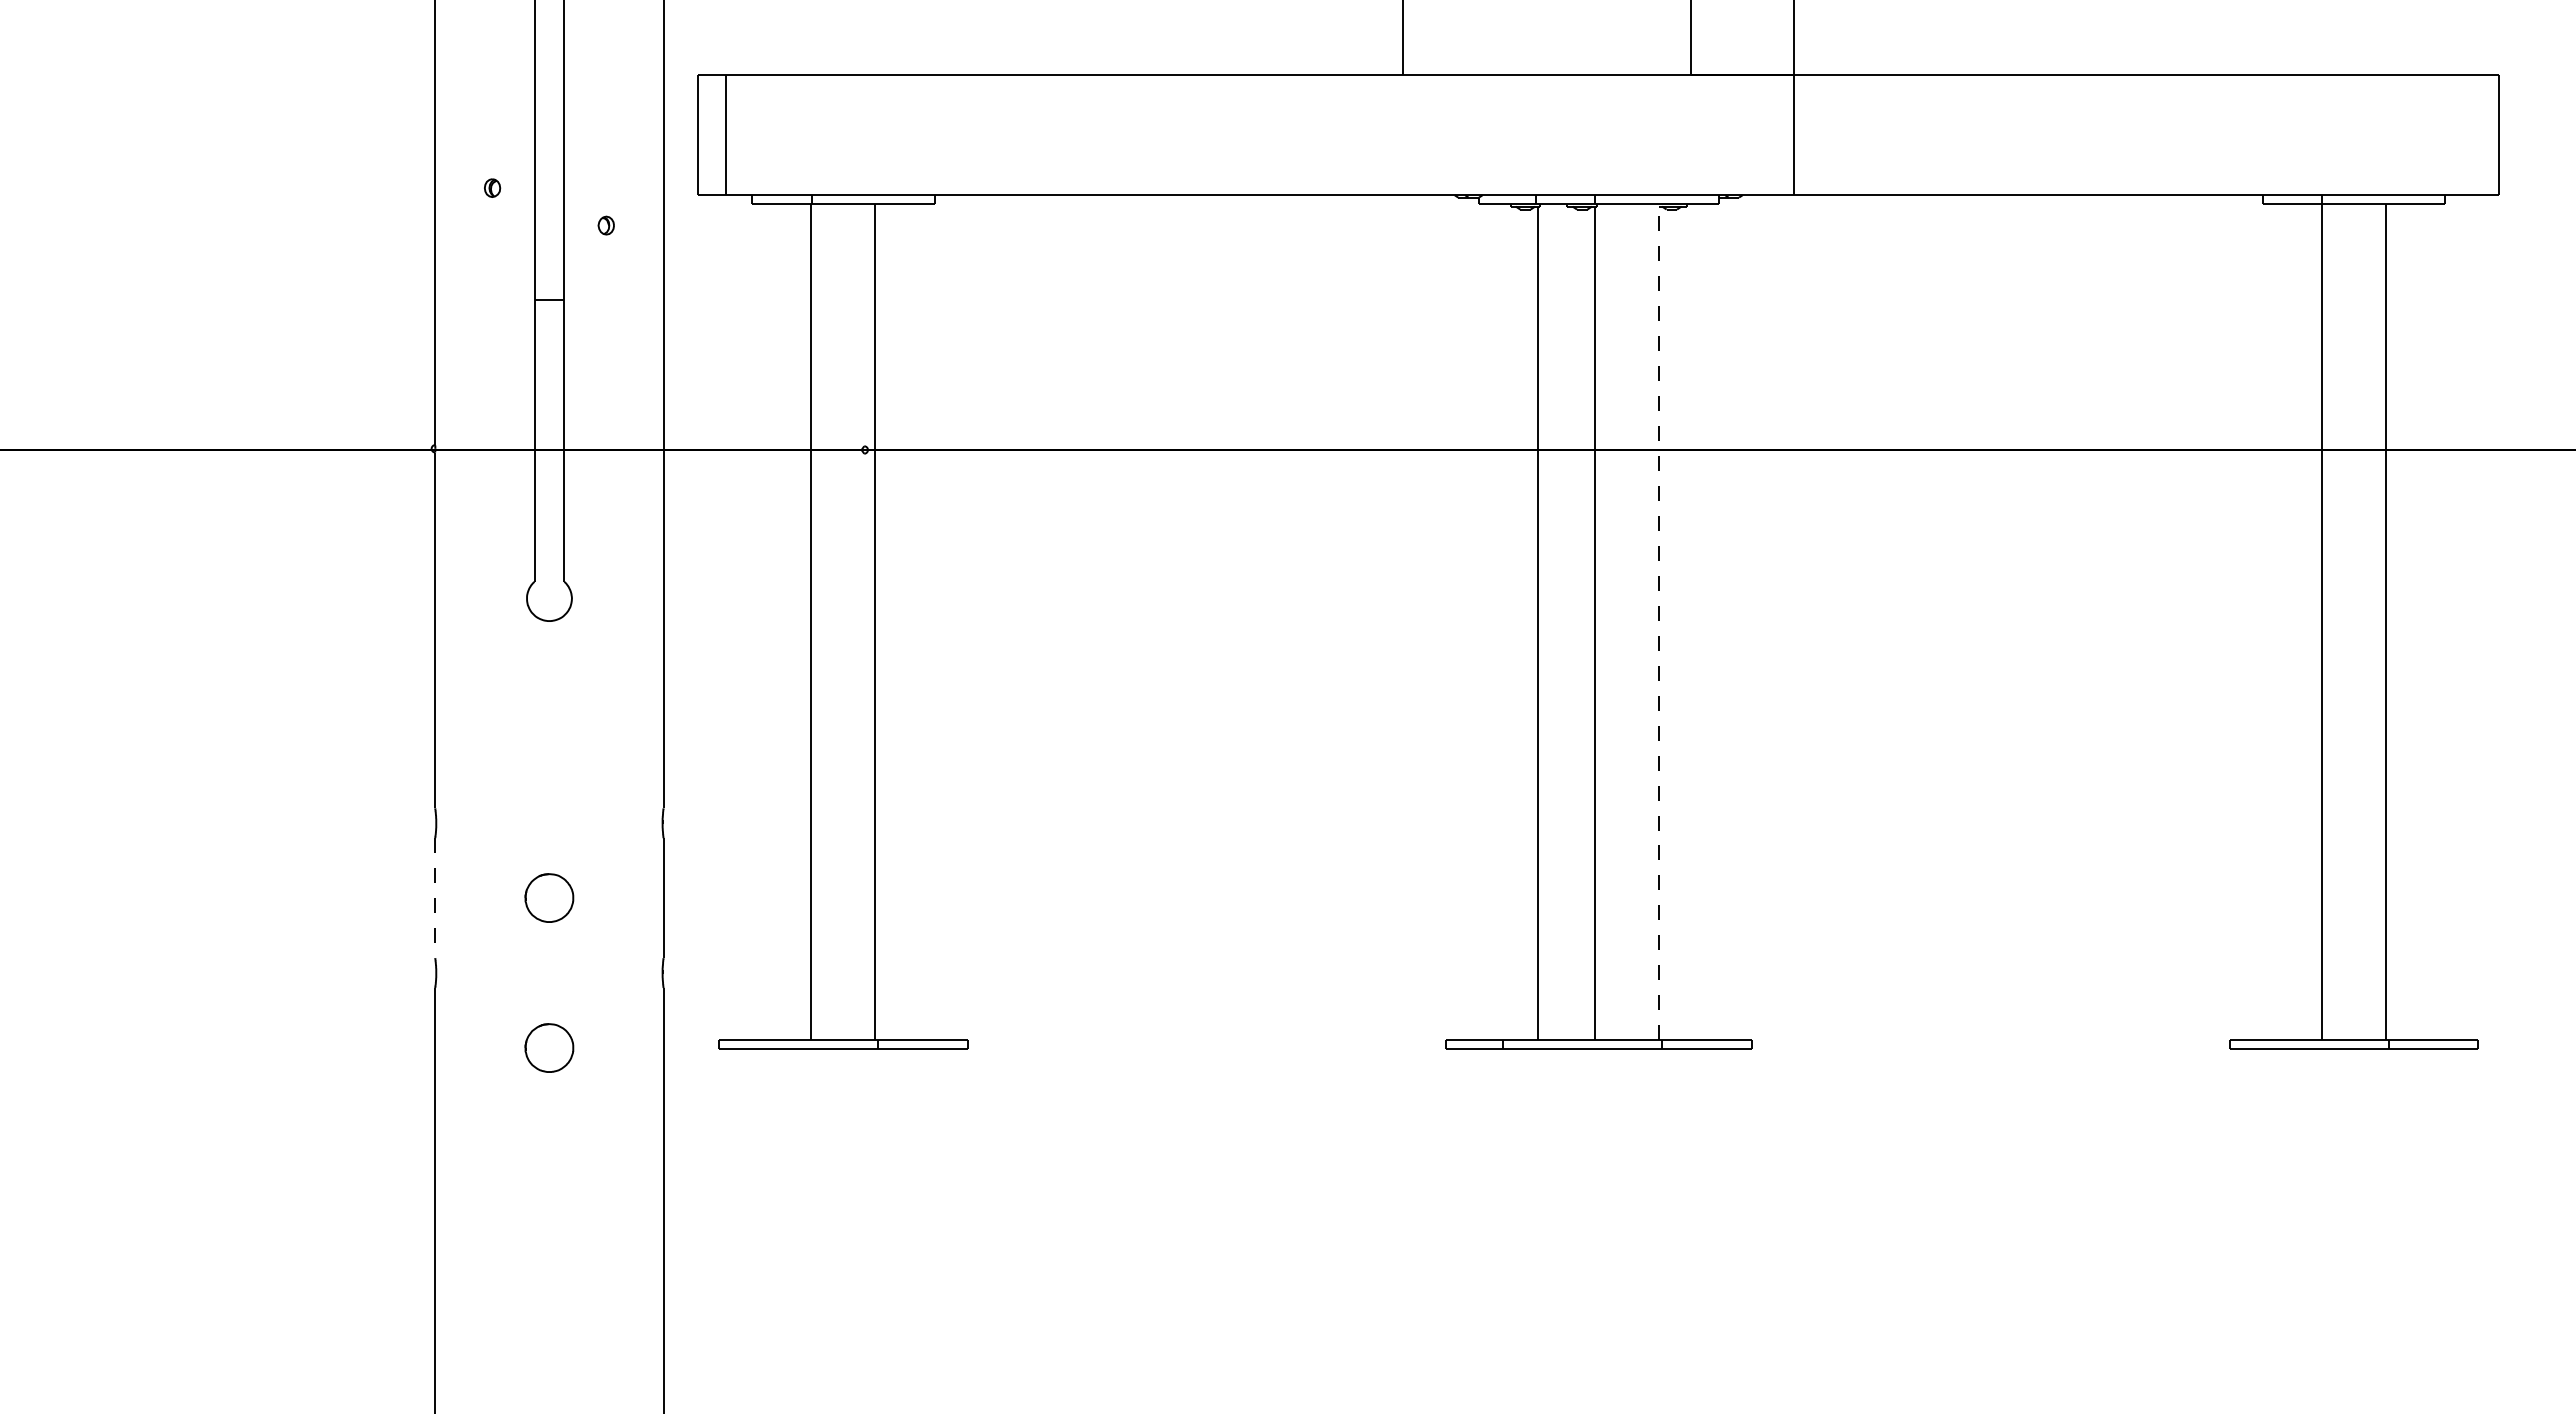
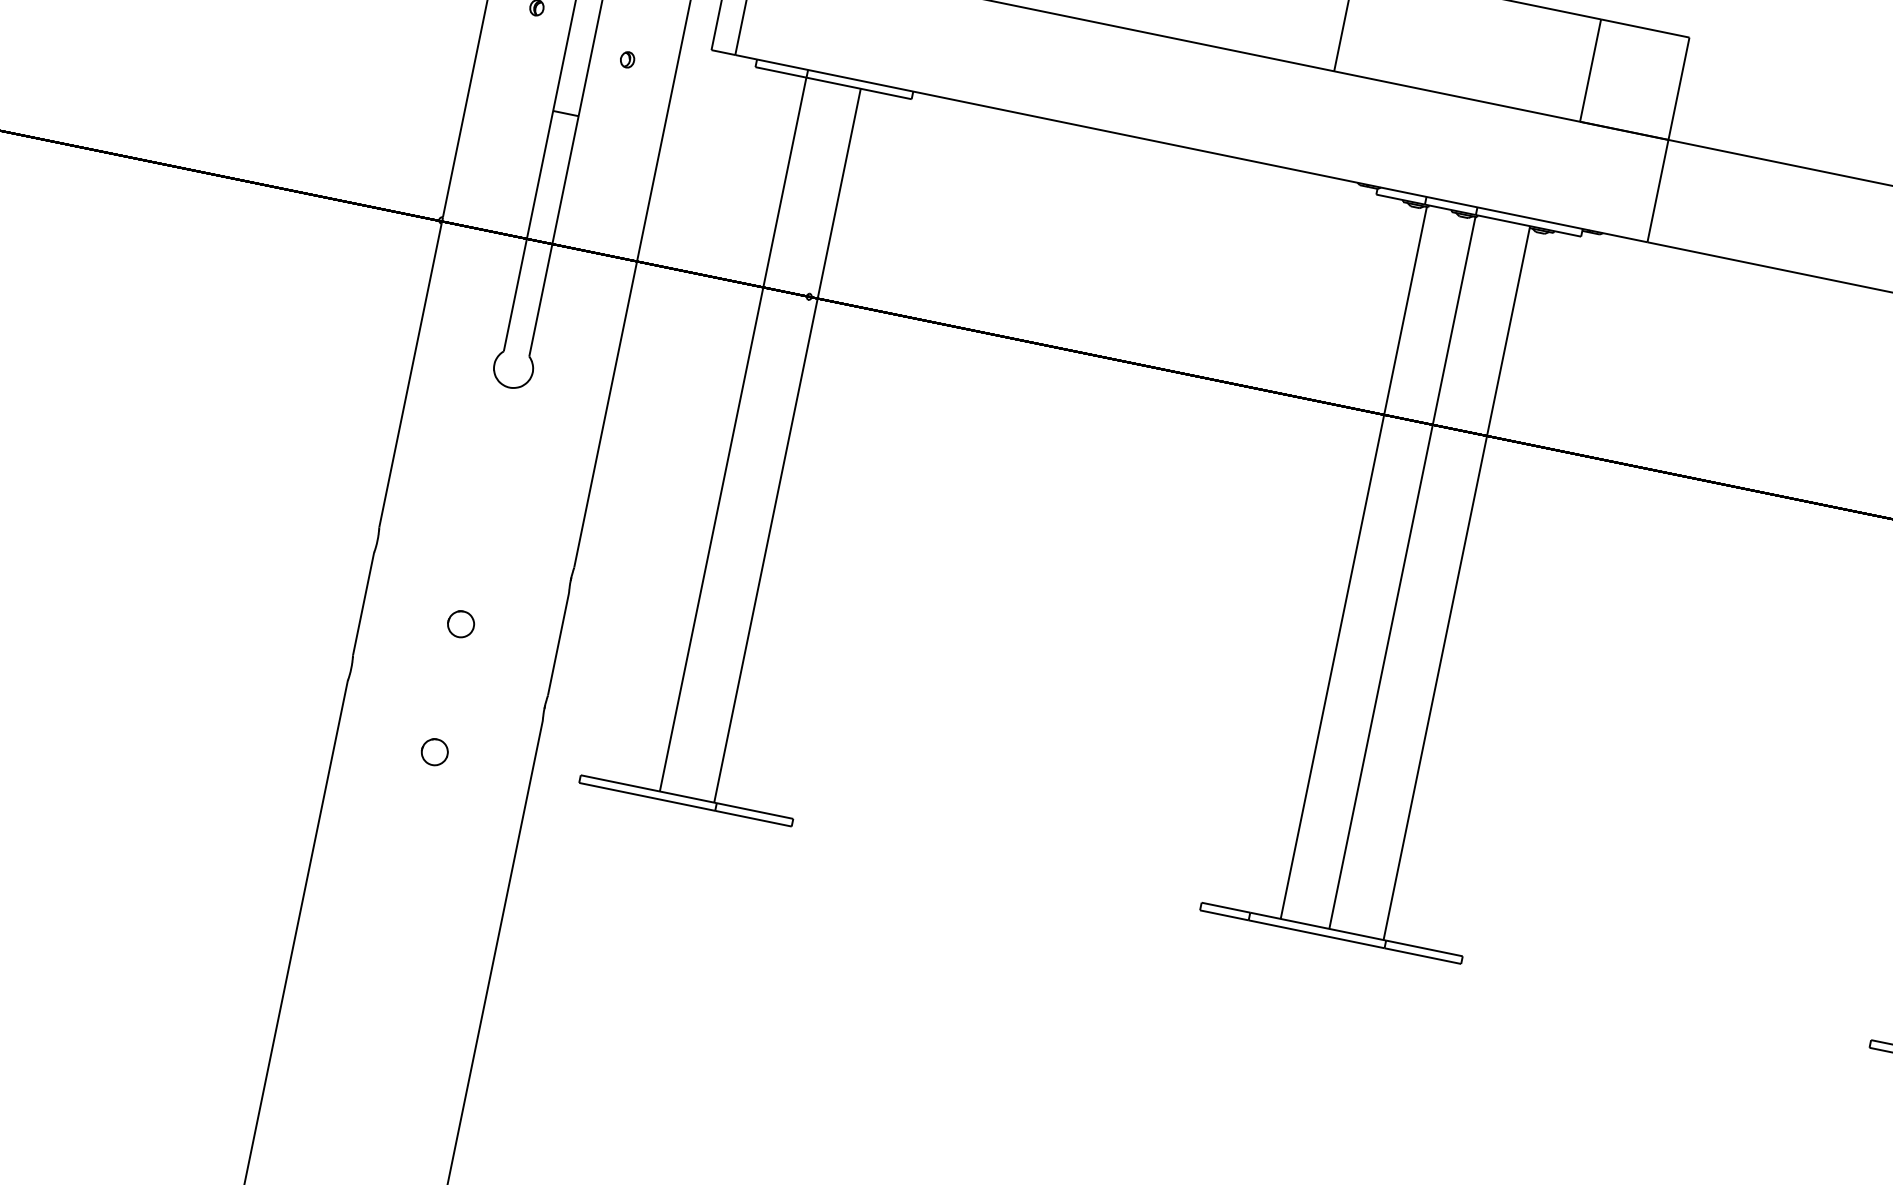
line: (1658, 622) -> (1456, 583), dashed -> solid
line: (435, 898) -> (363, 604), dashed -> solid
part: (549, 898) -> (461, 624), size x0.62
part: (549, 1047) -> (434, 751), size x0.62

